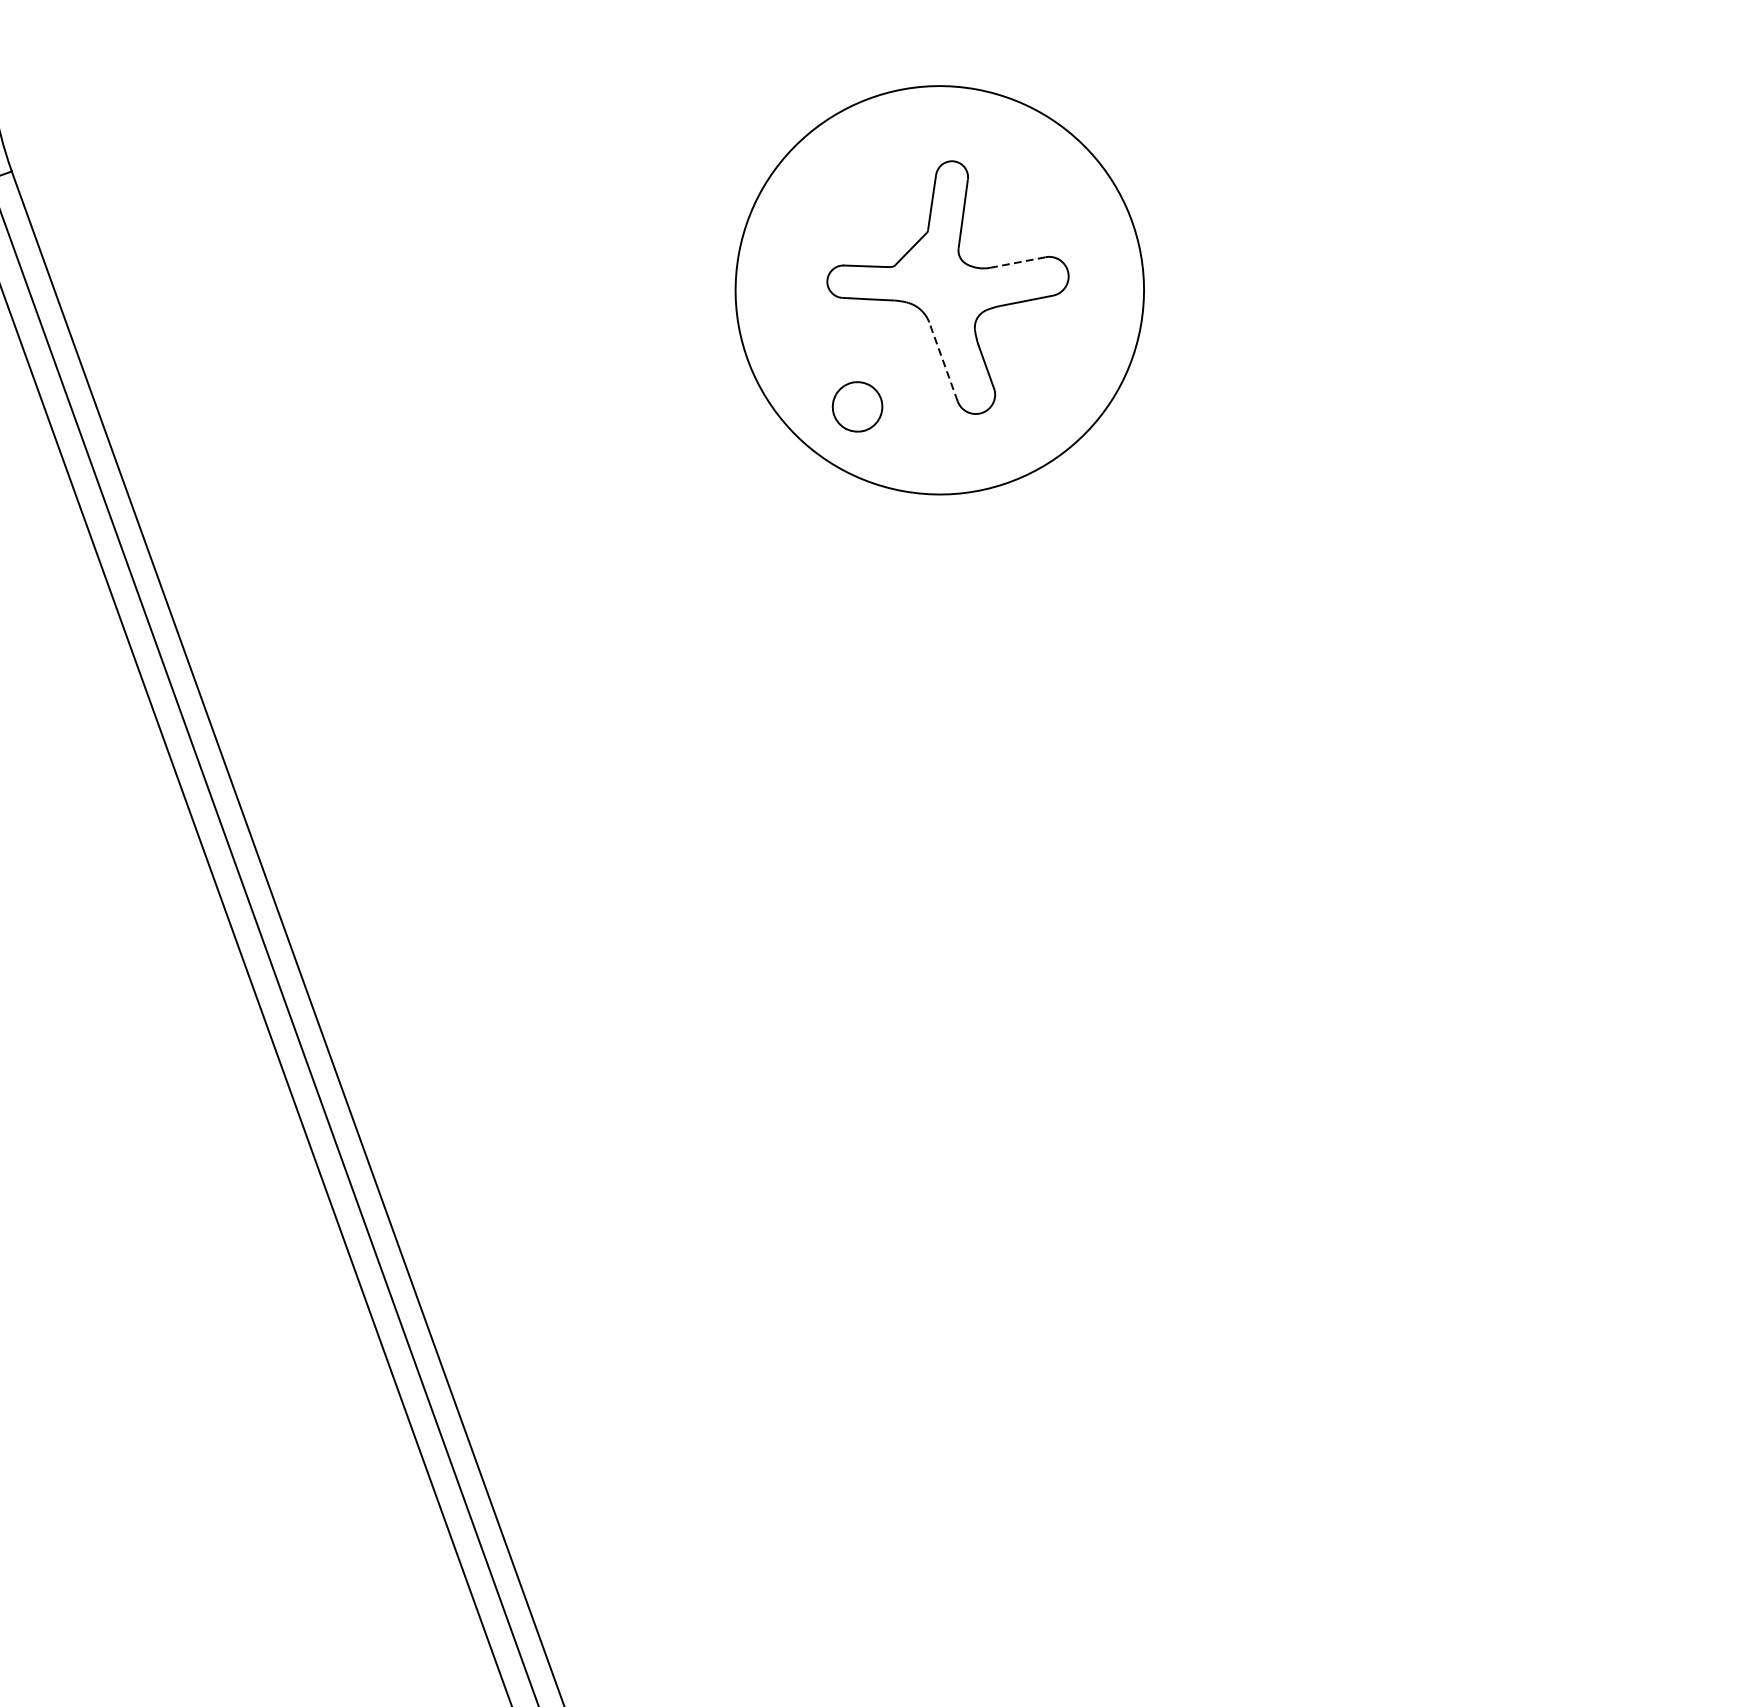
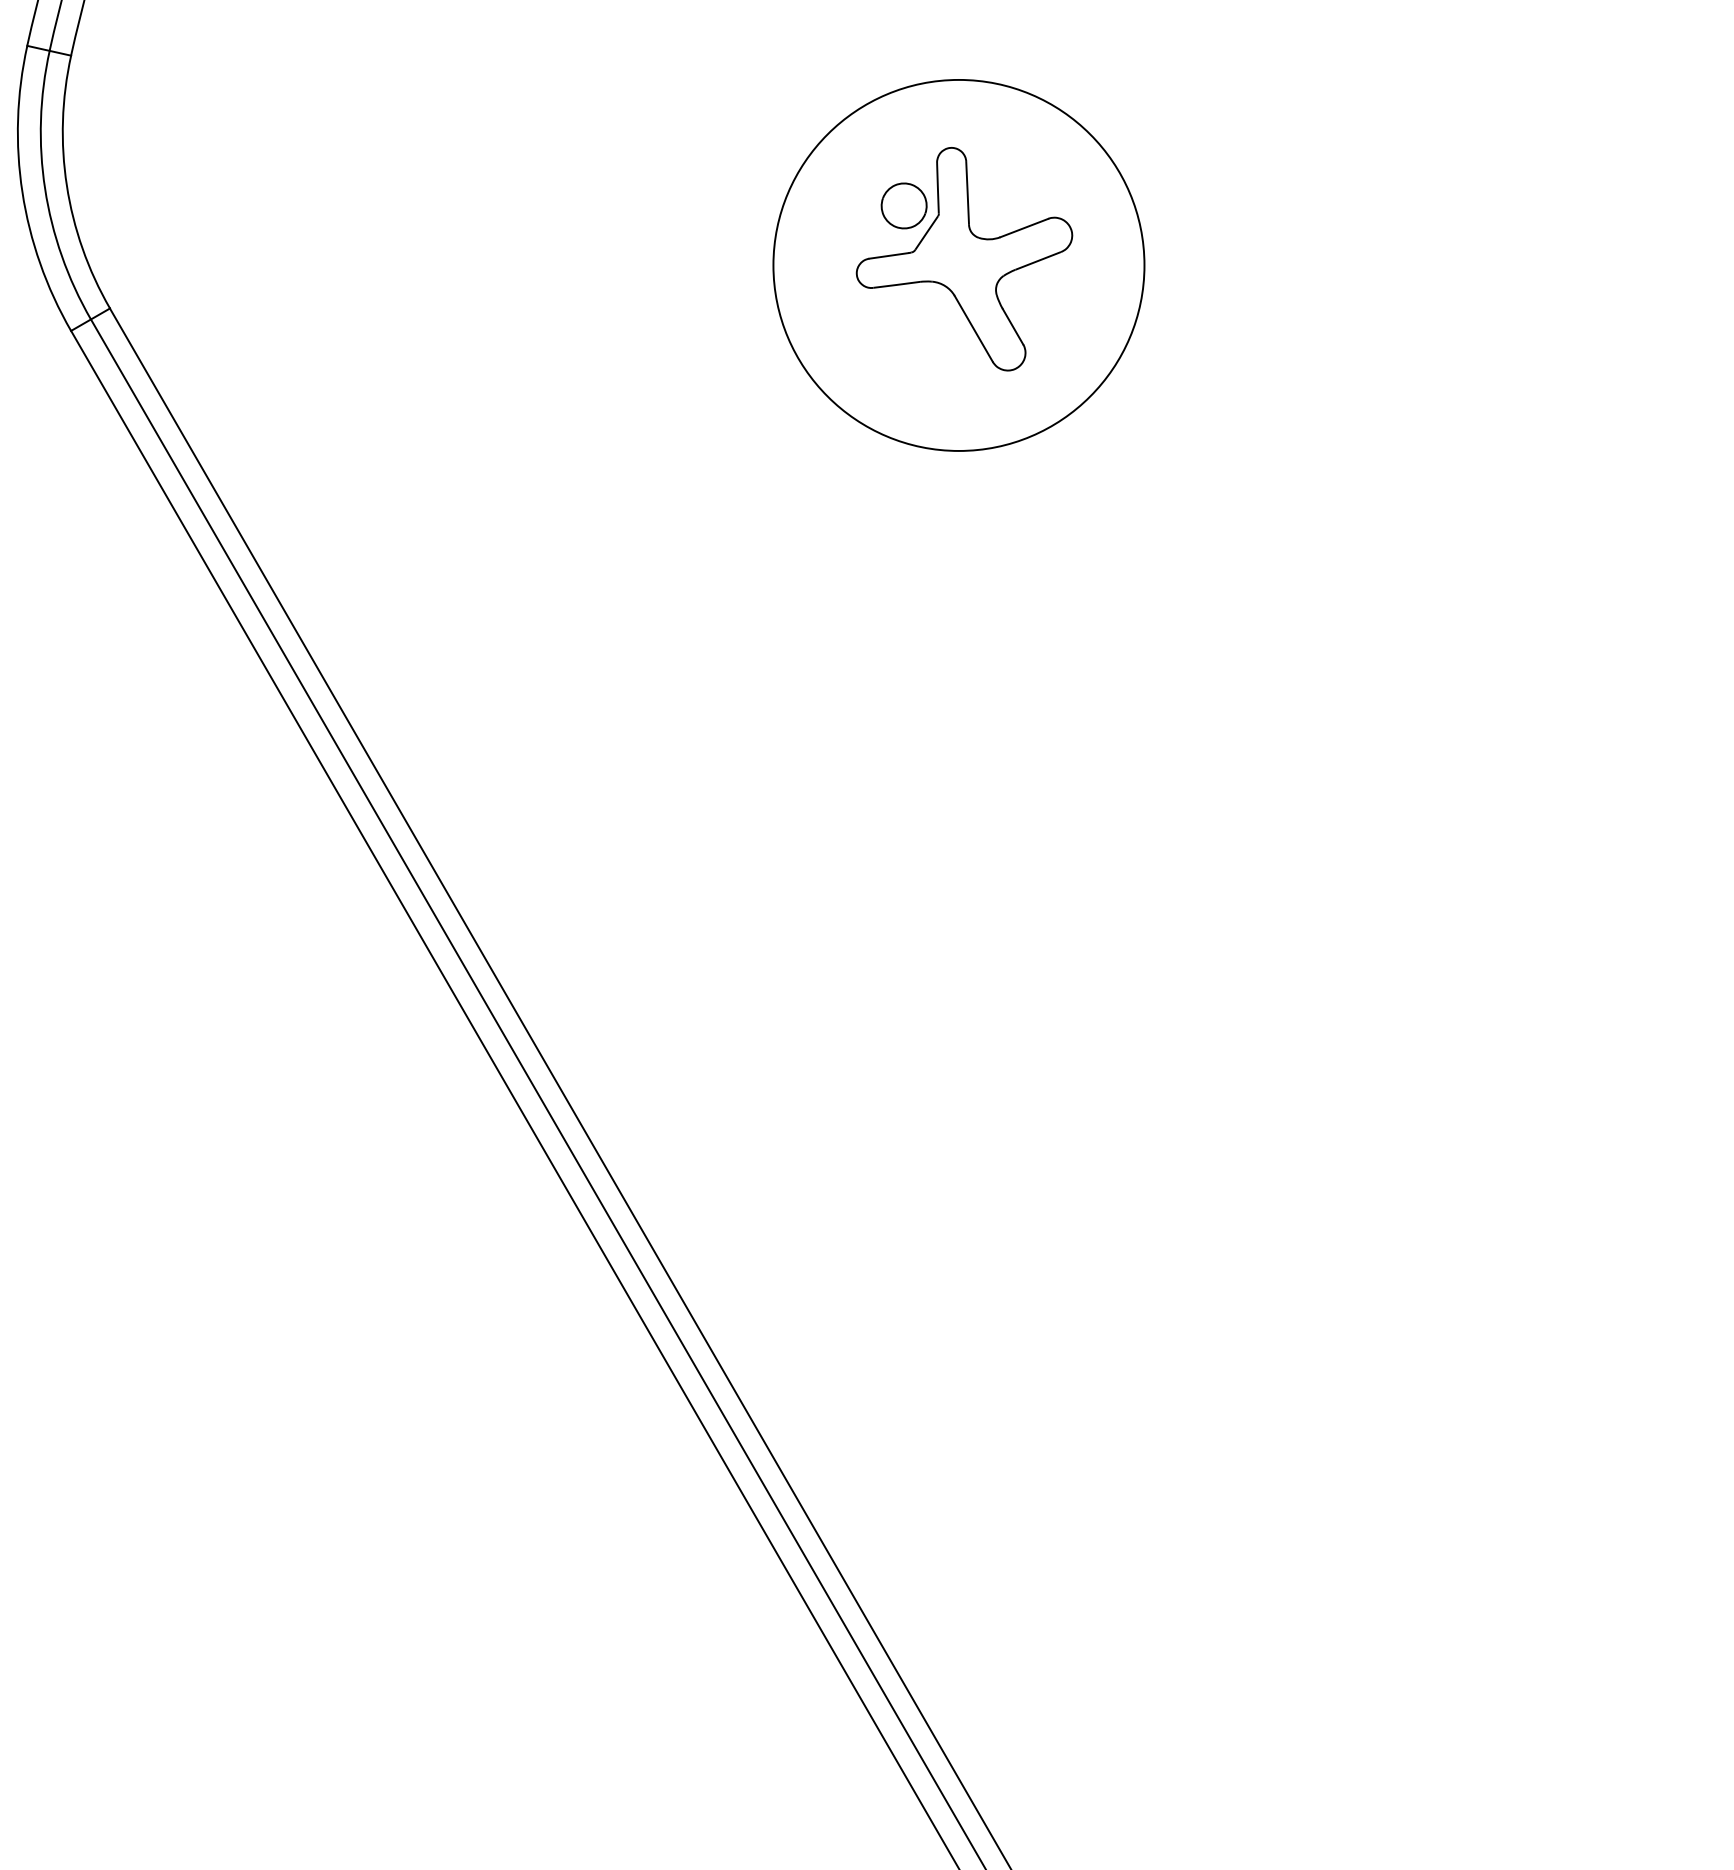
line: (1018, 263) -> (1024, 228), dashed -> solid
line: (943, 361) -> (973, 328), dashed -> solid
part: (856, 406) -> (903, 205), moved

